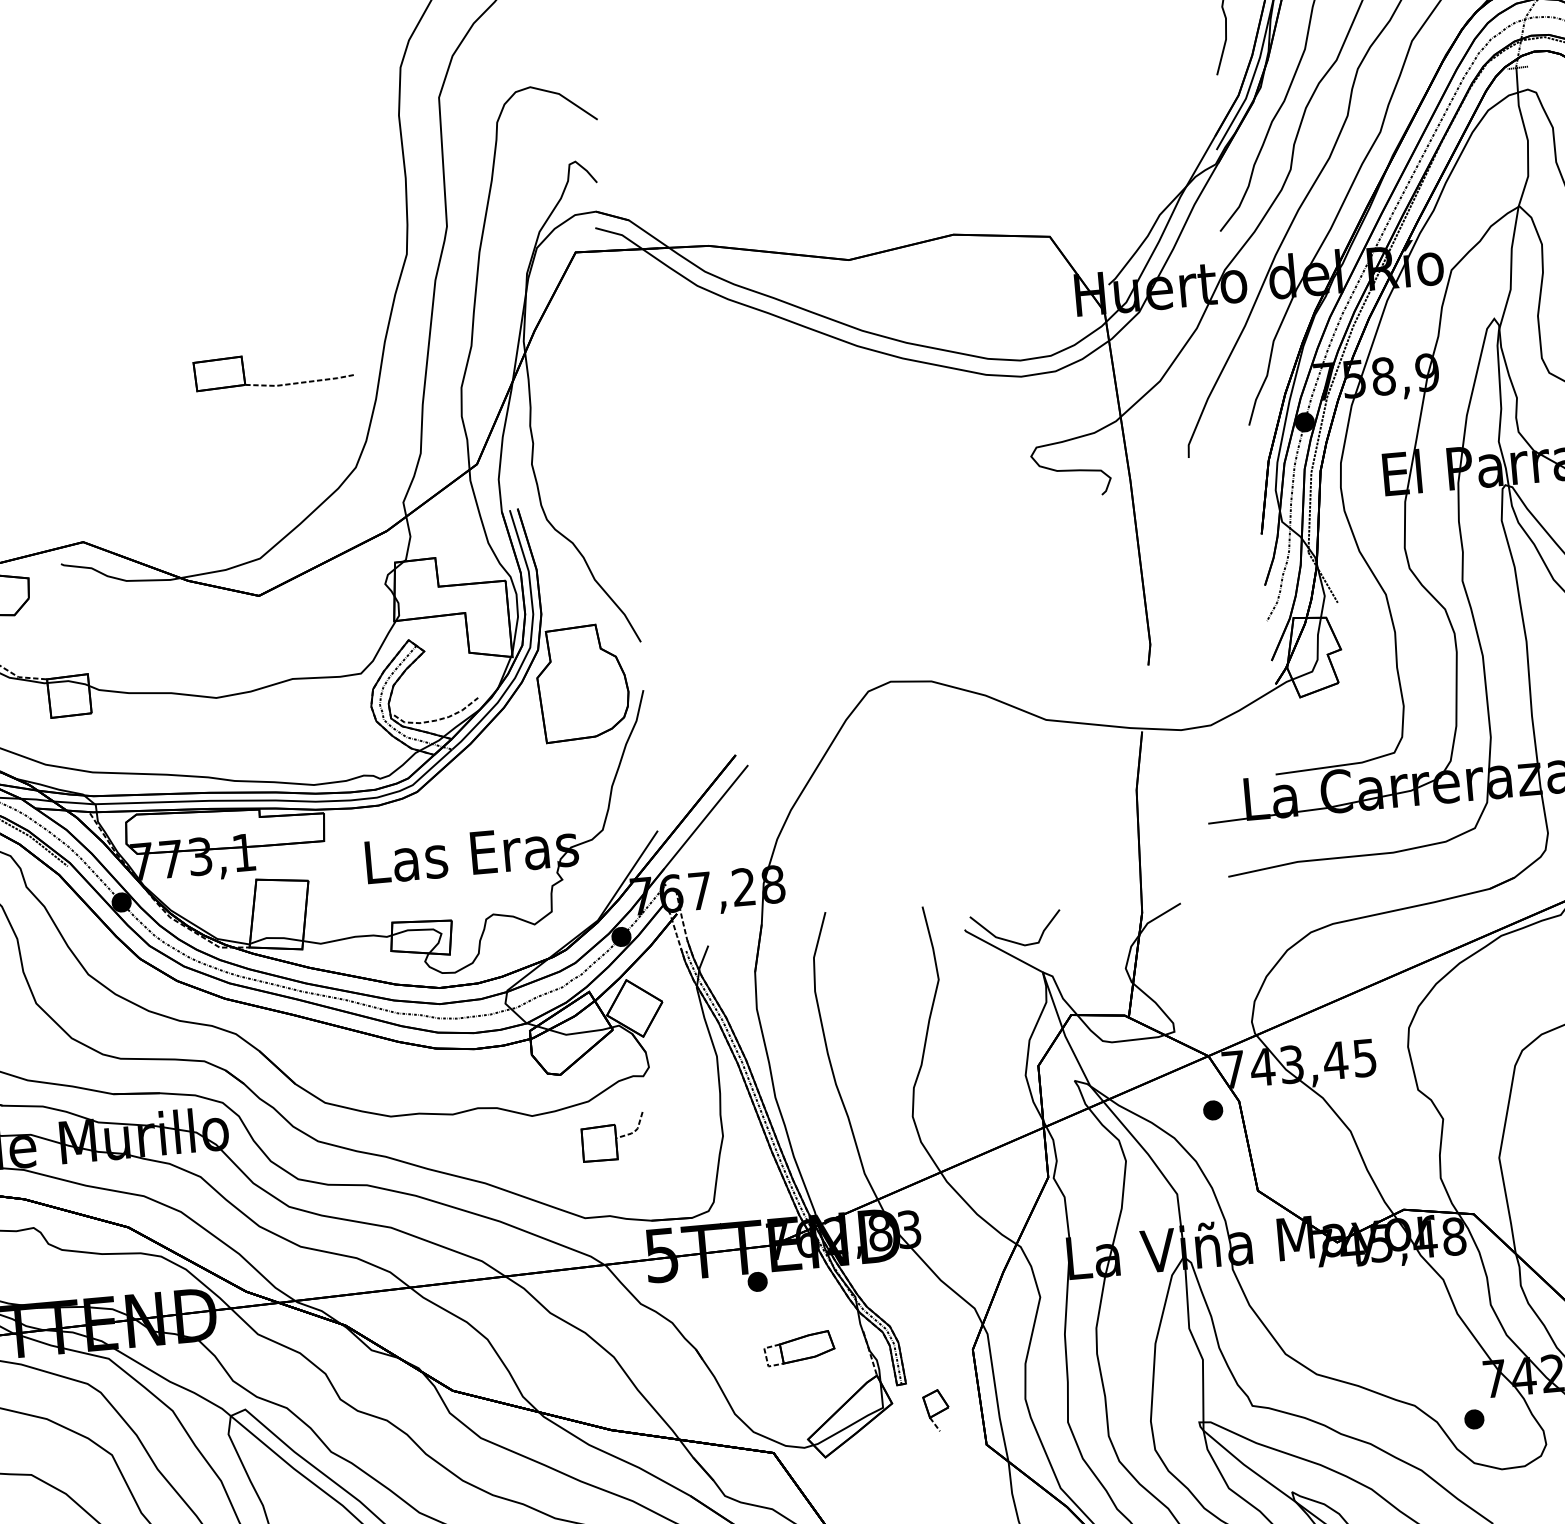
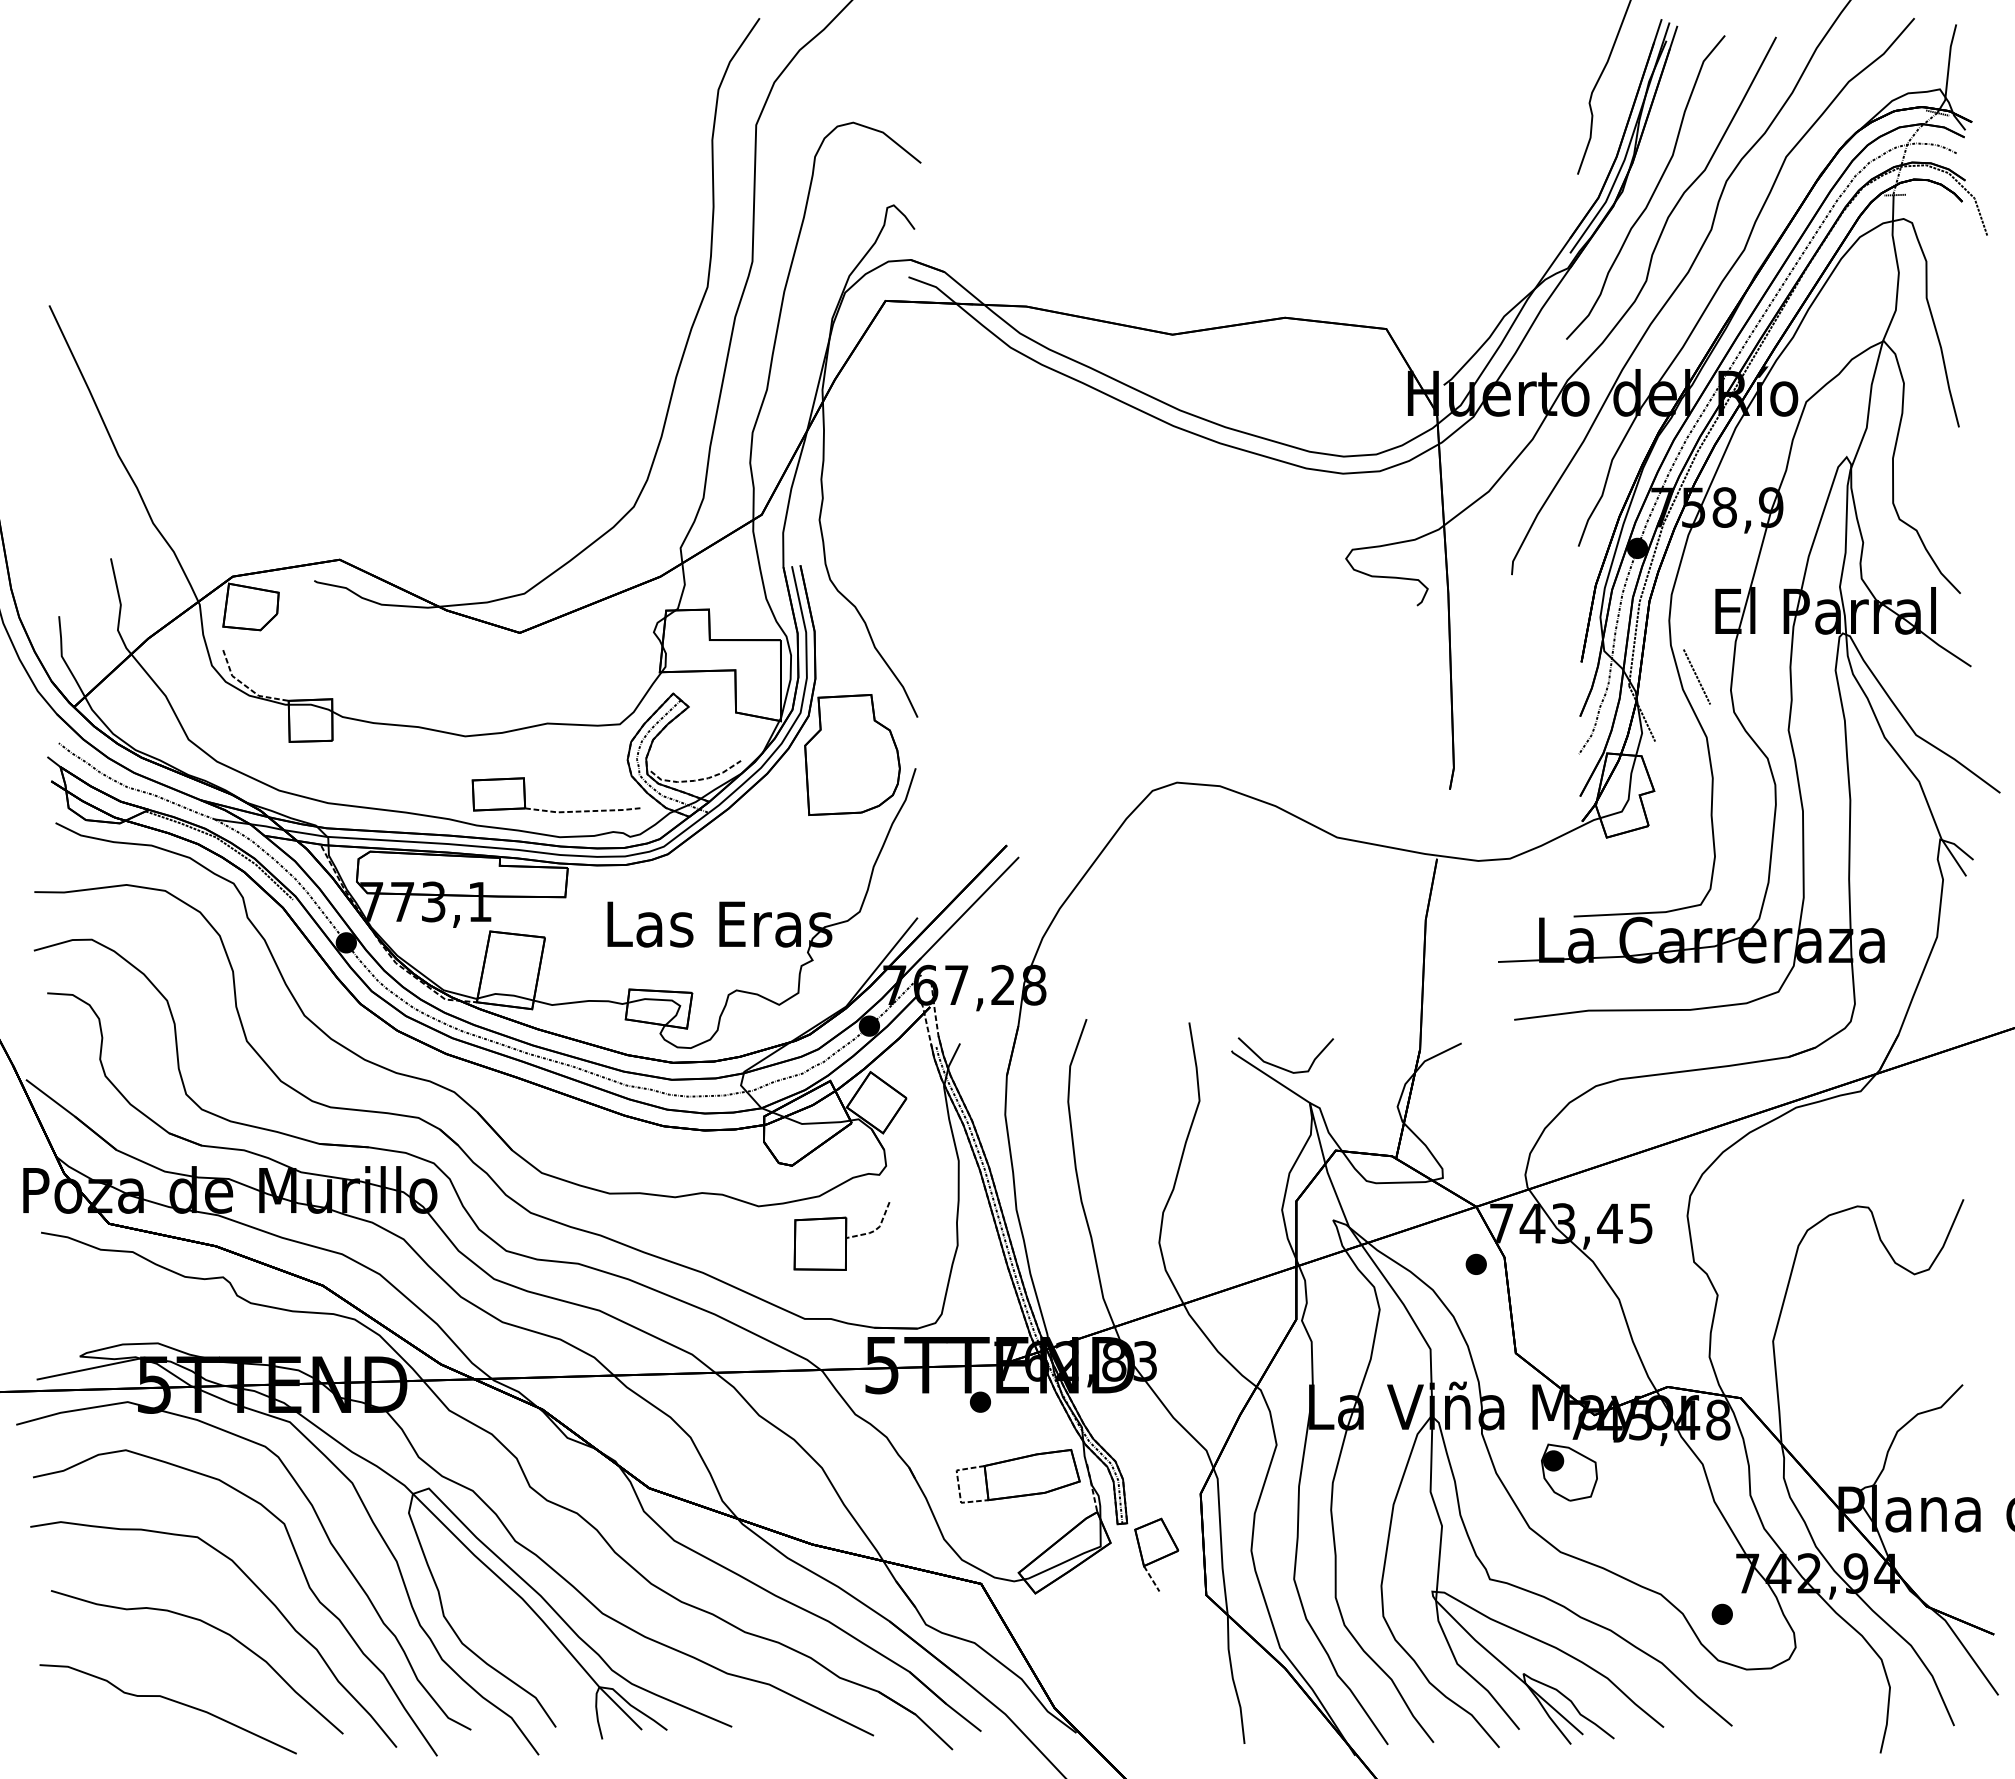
part: (271, 384) -> (552, 810), moved
line: (1371, 538) -> (1696, 676), added
part: (612, 1137) -> (841, 1236), size x1.43
part: (1318, 1298) -> (1569, 1472), added
part: (798, 1348) -> (1017, 1476), size x1.67
part: (936, 1410) -> (1156, 1554), size x1.67

